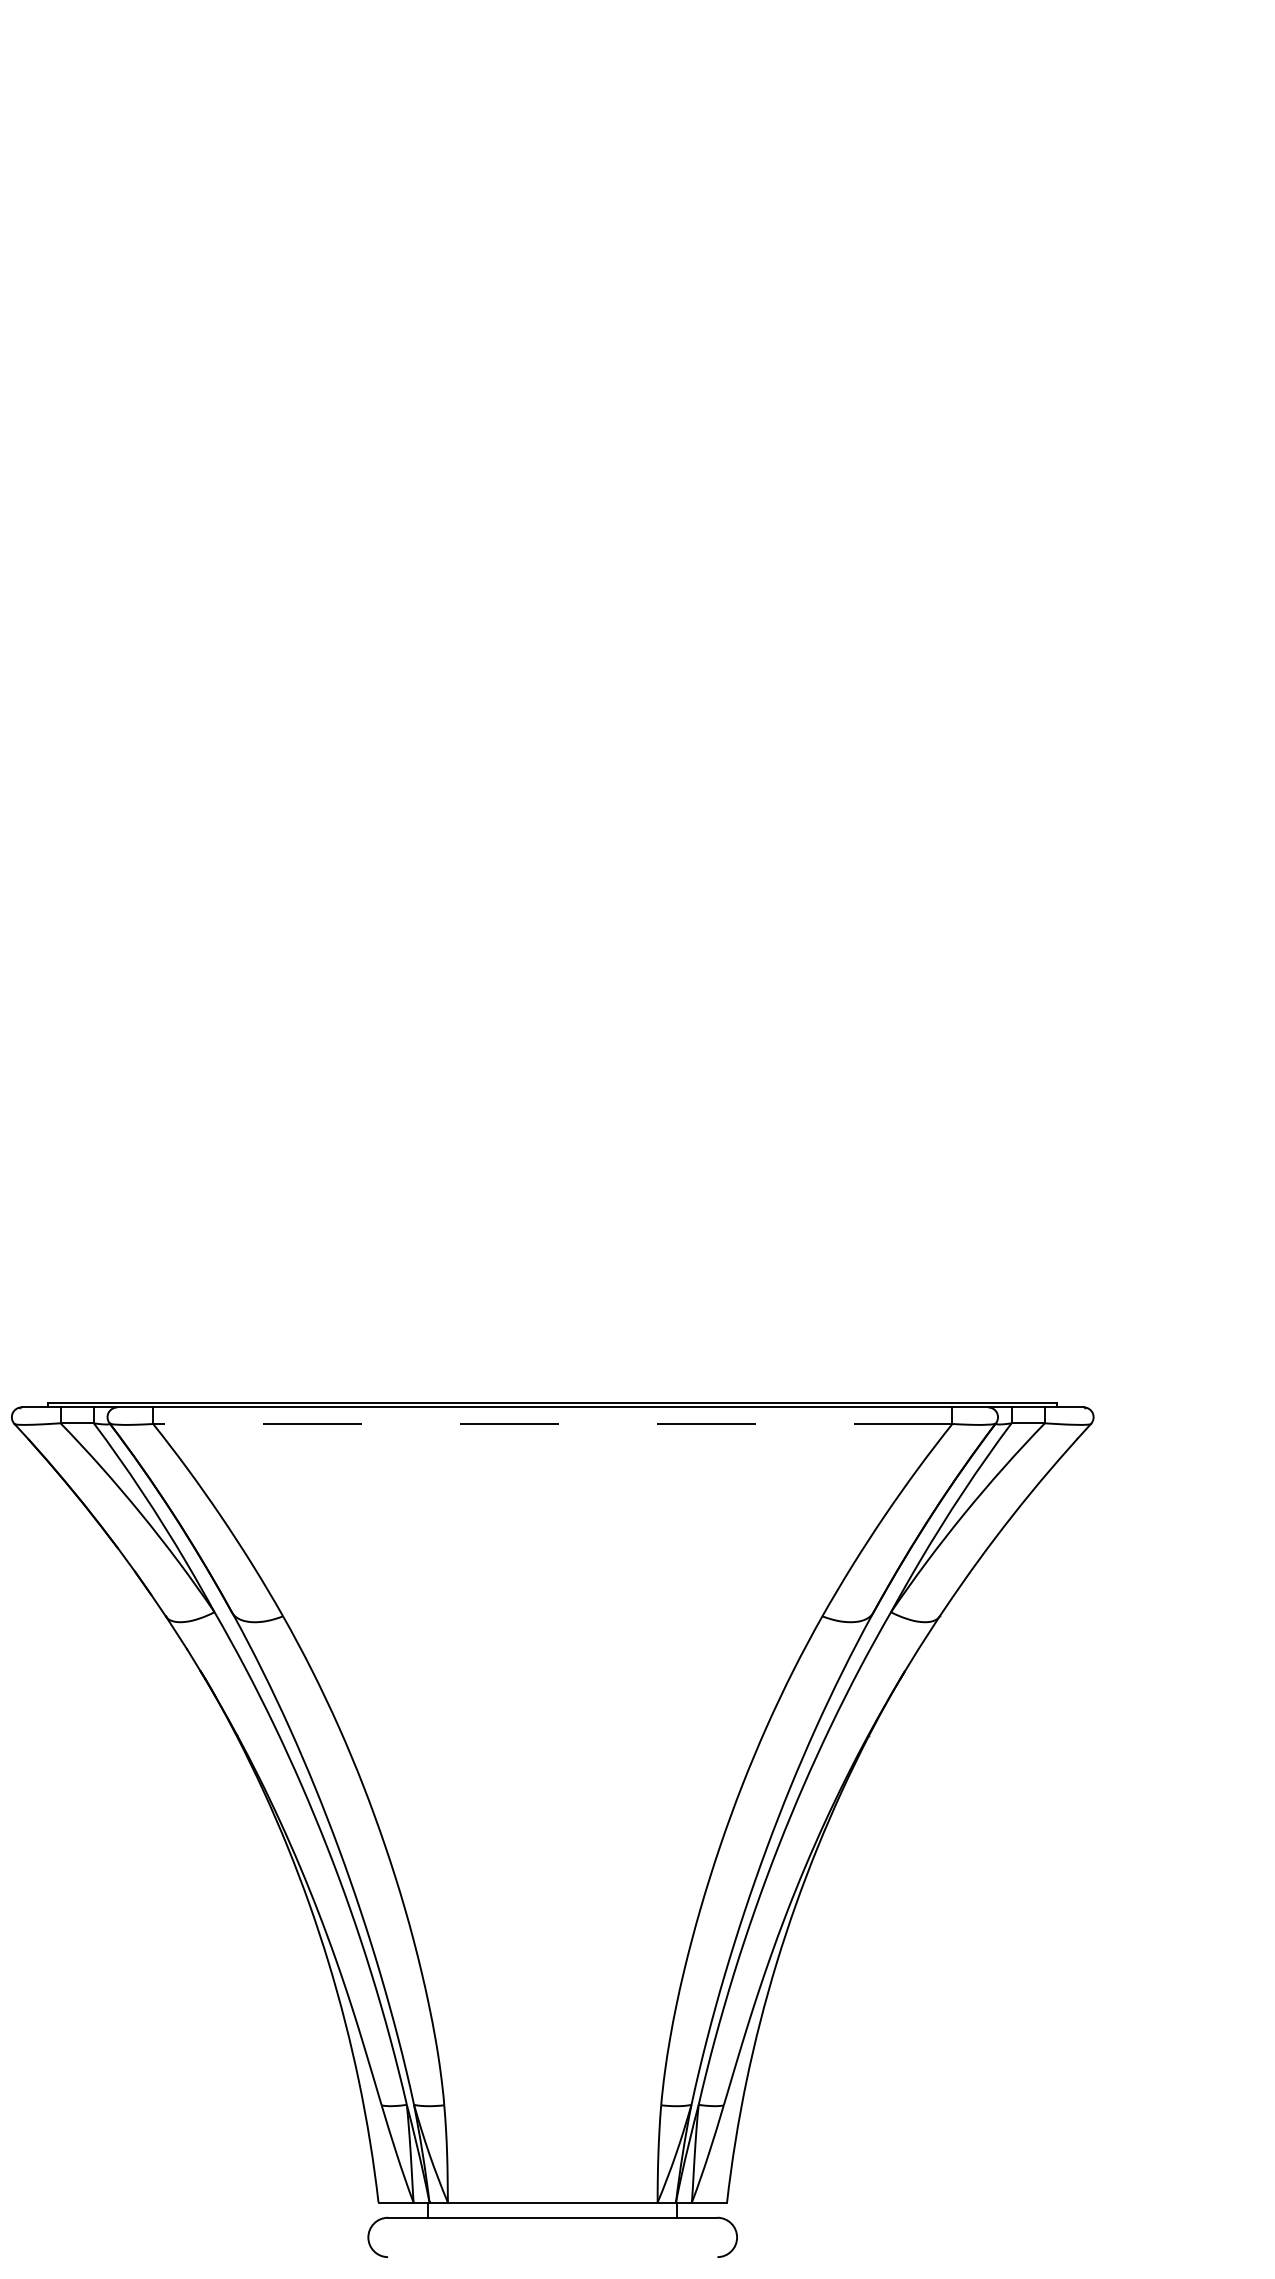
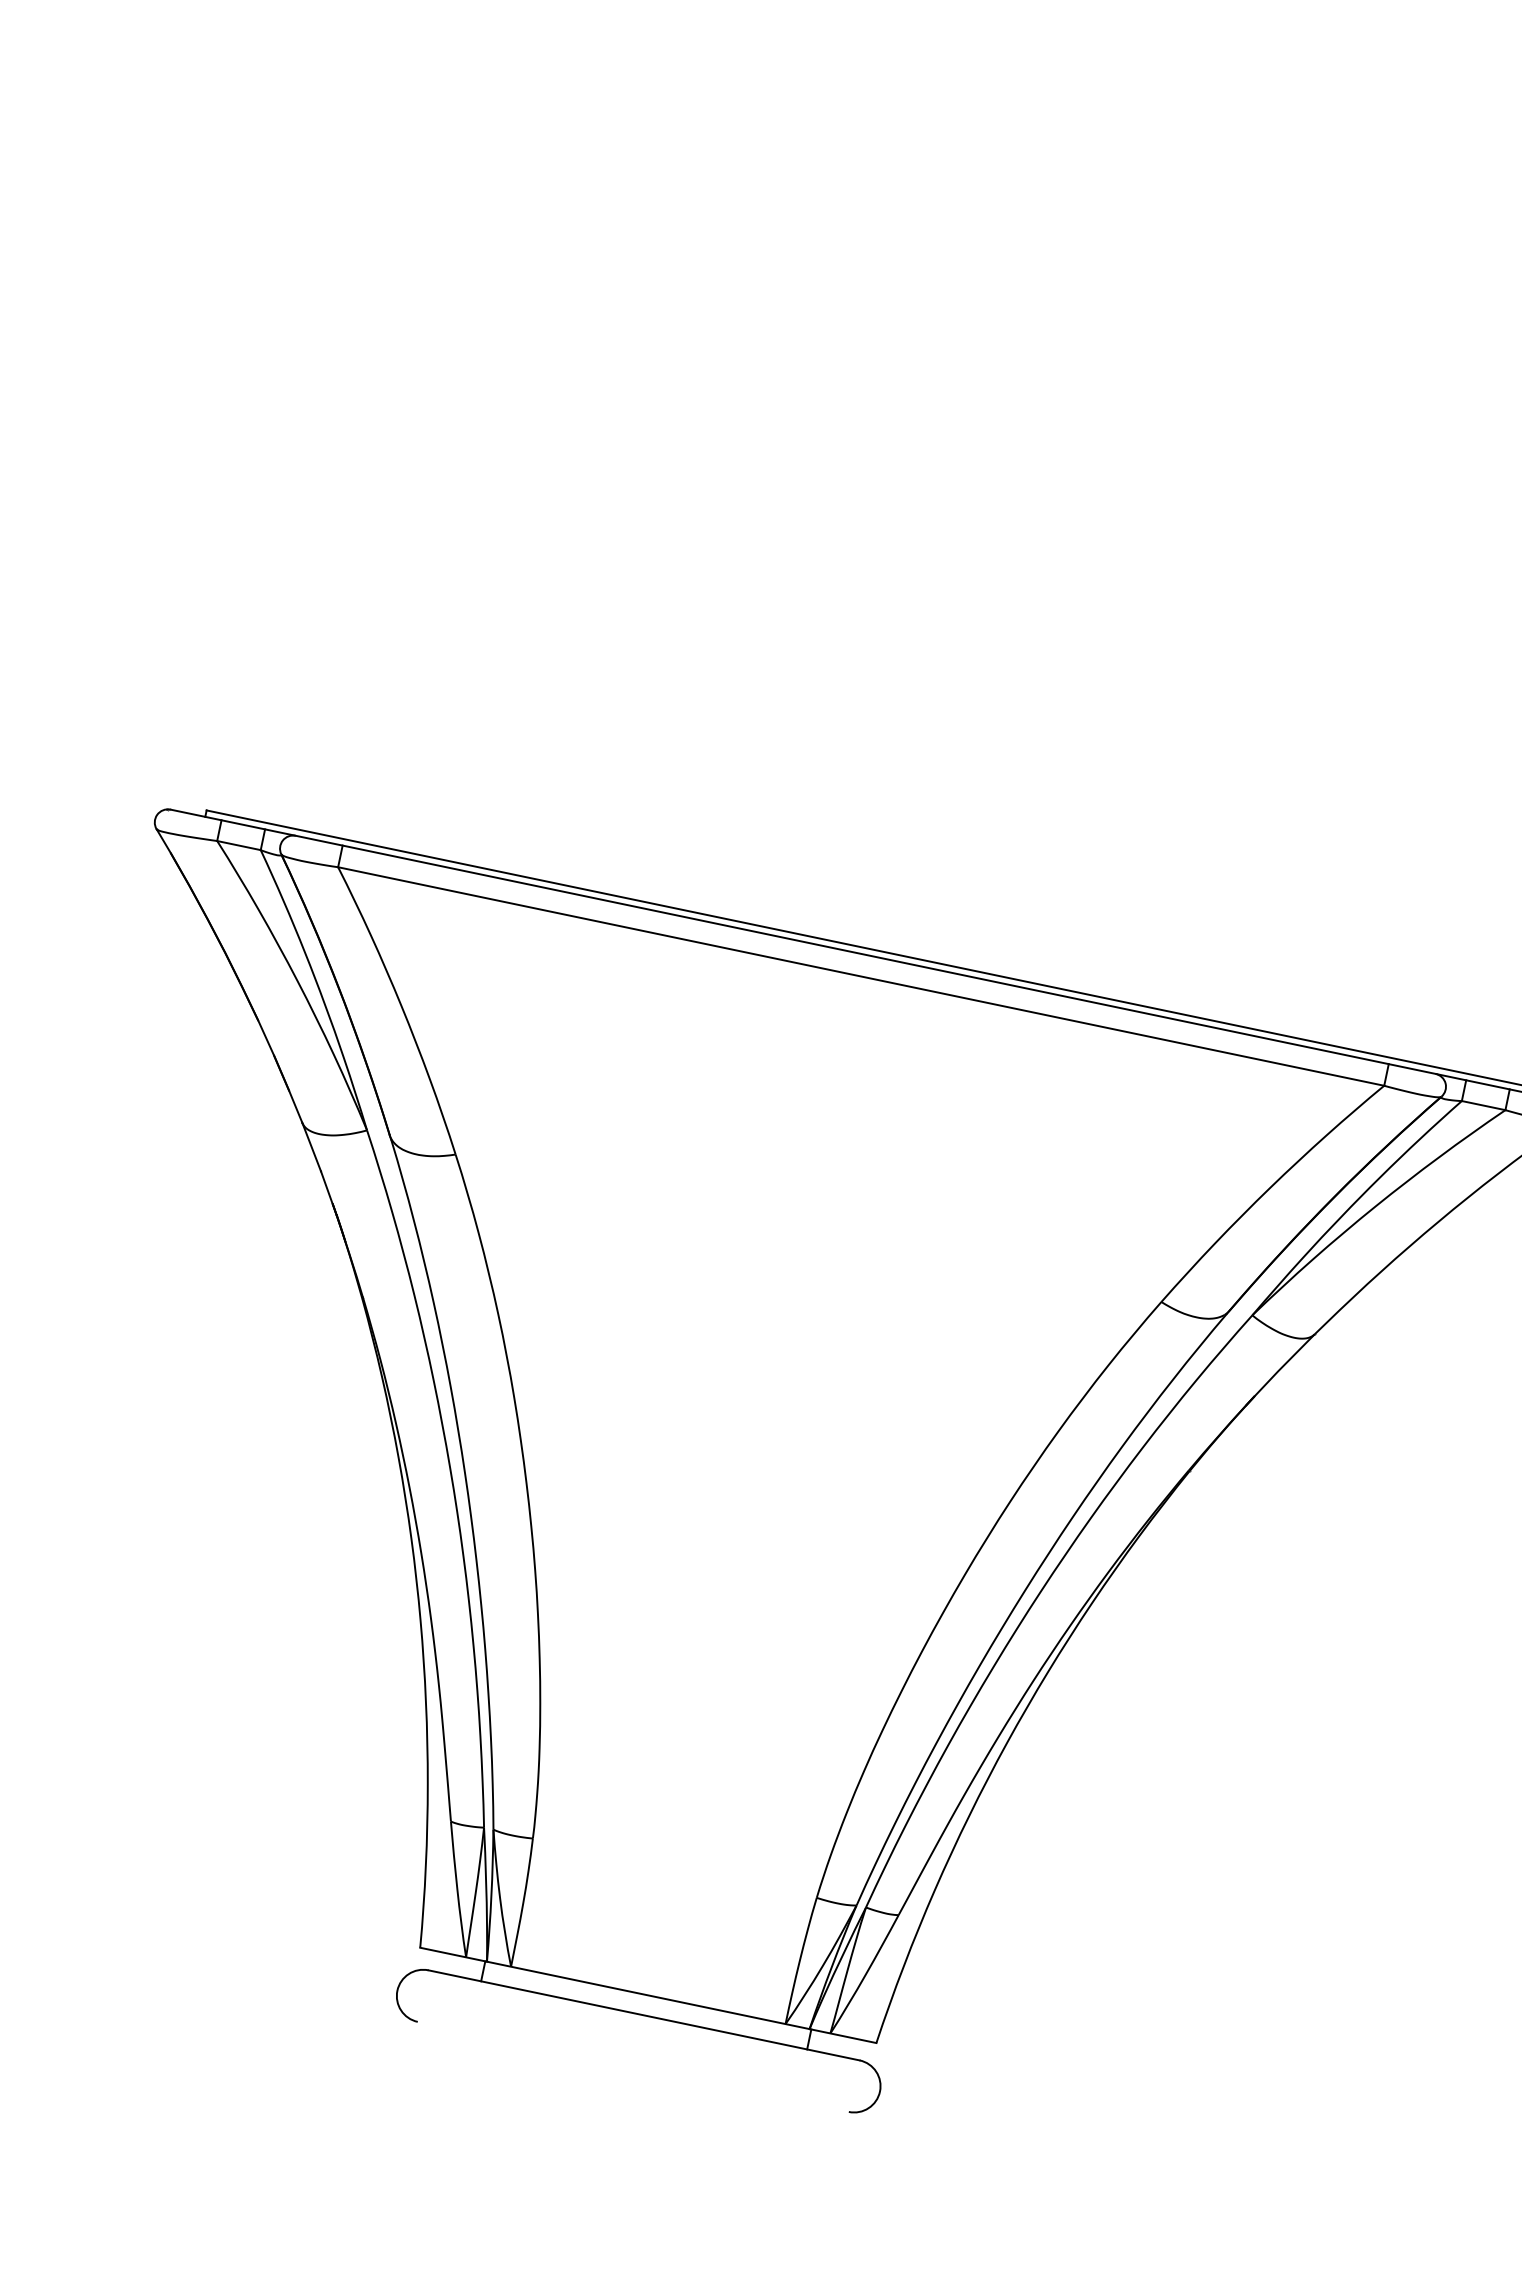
line: (552, 1423) -> (860, 975), dashed -> solid

